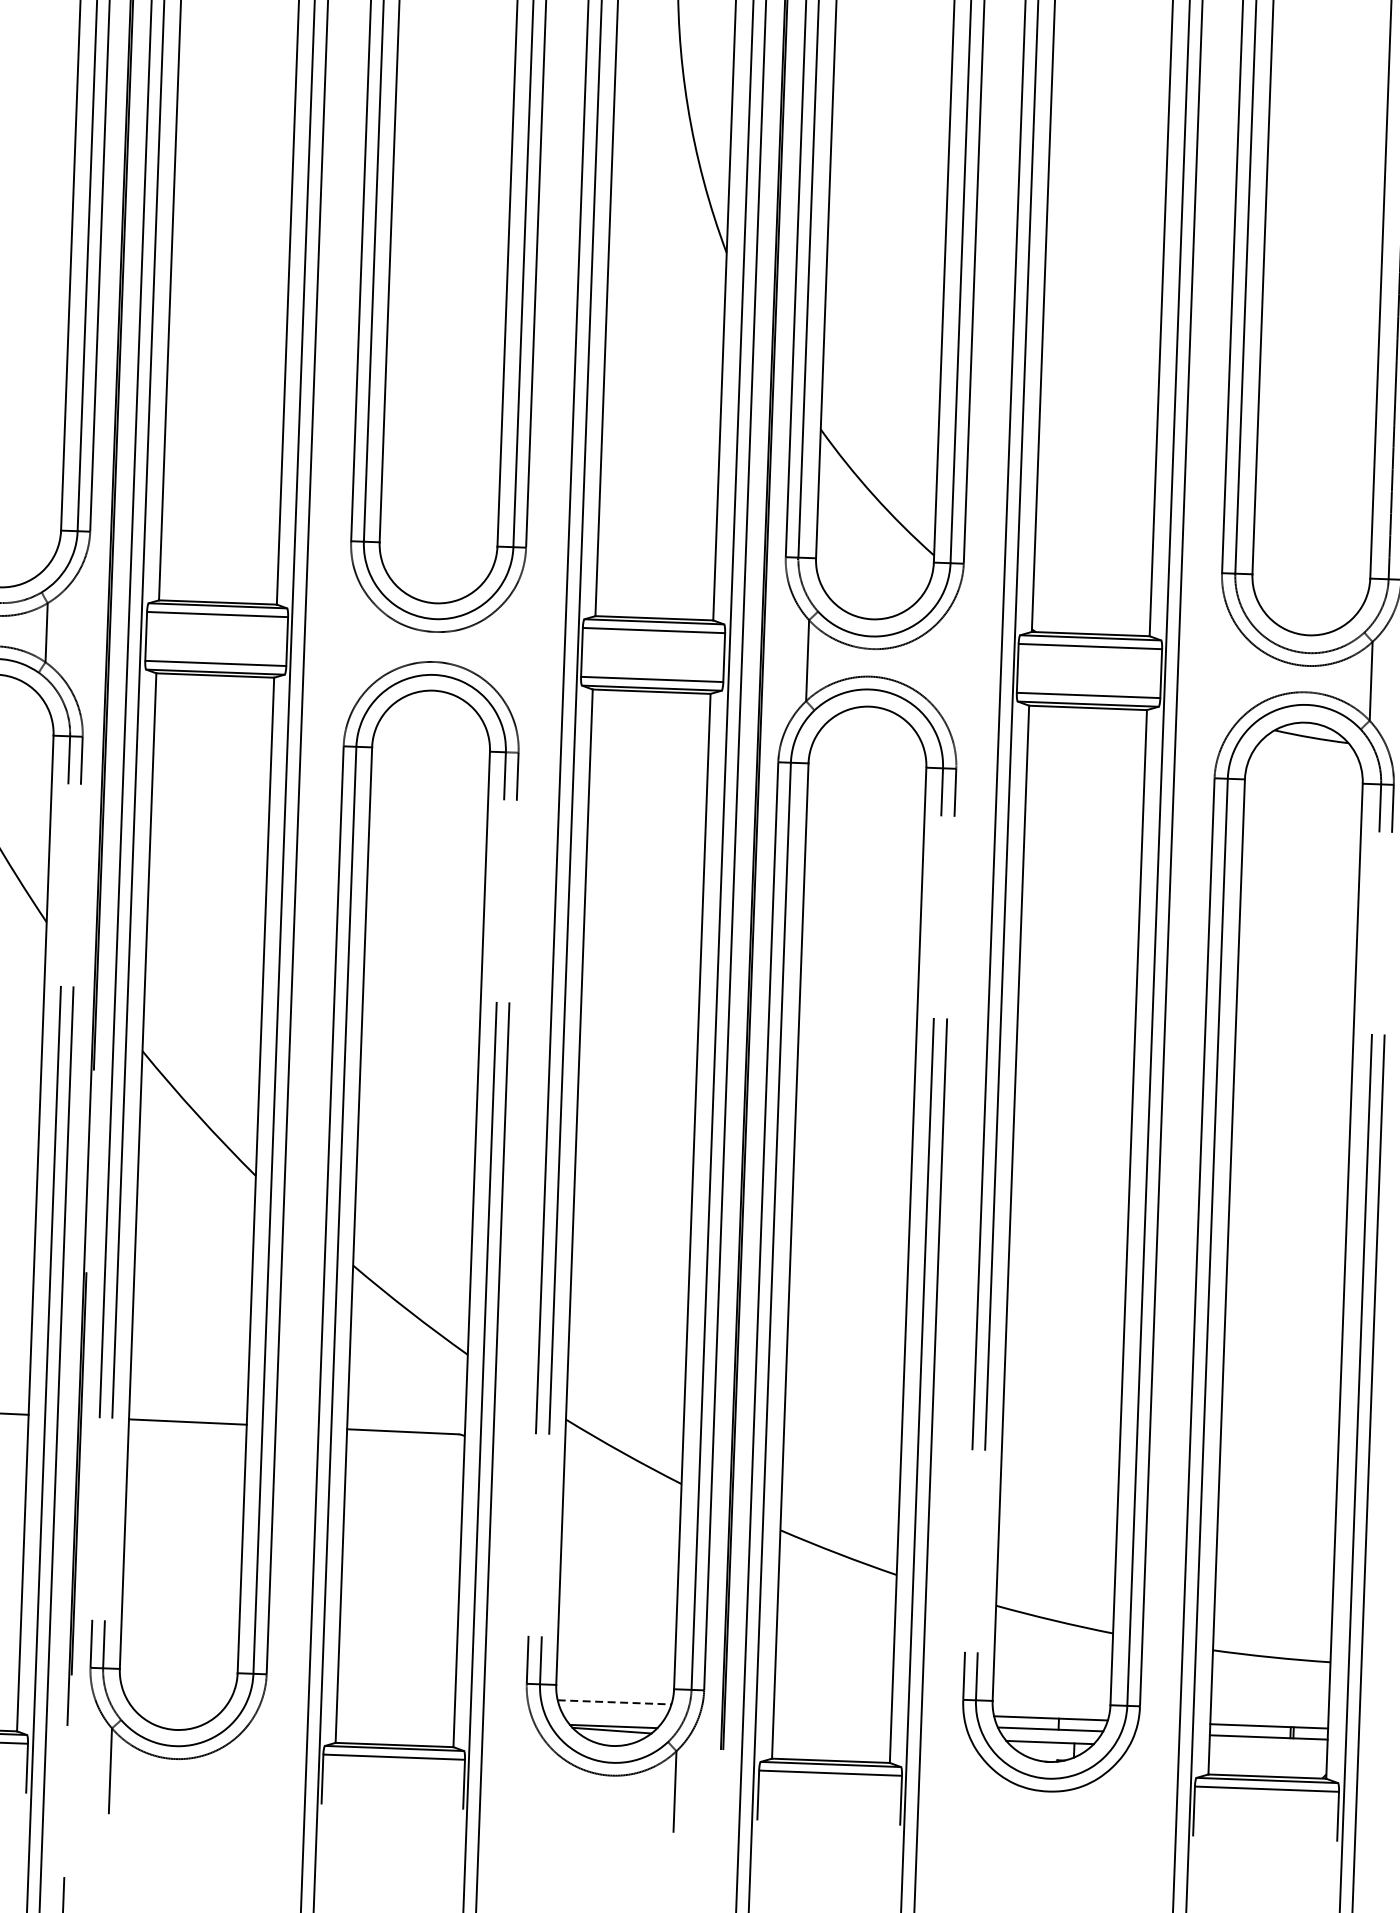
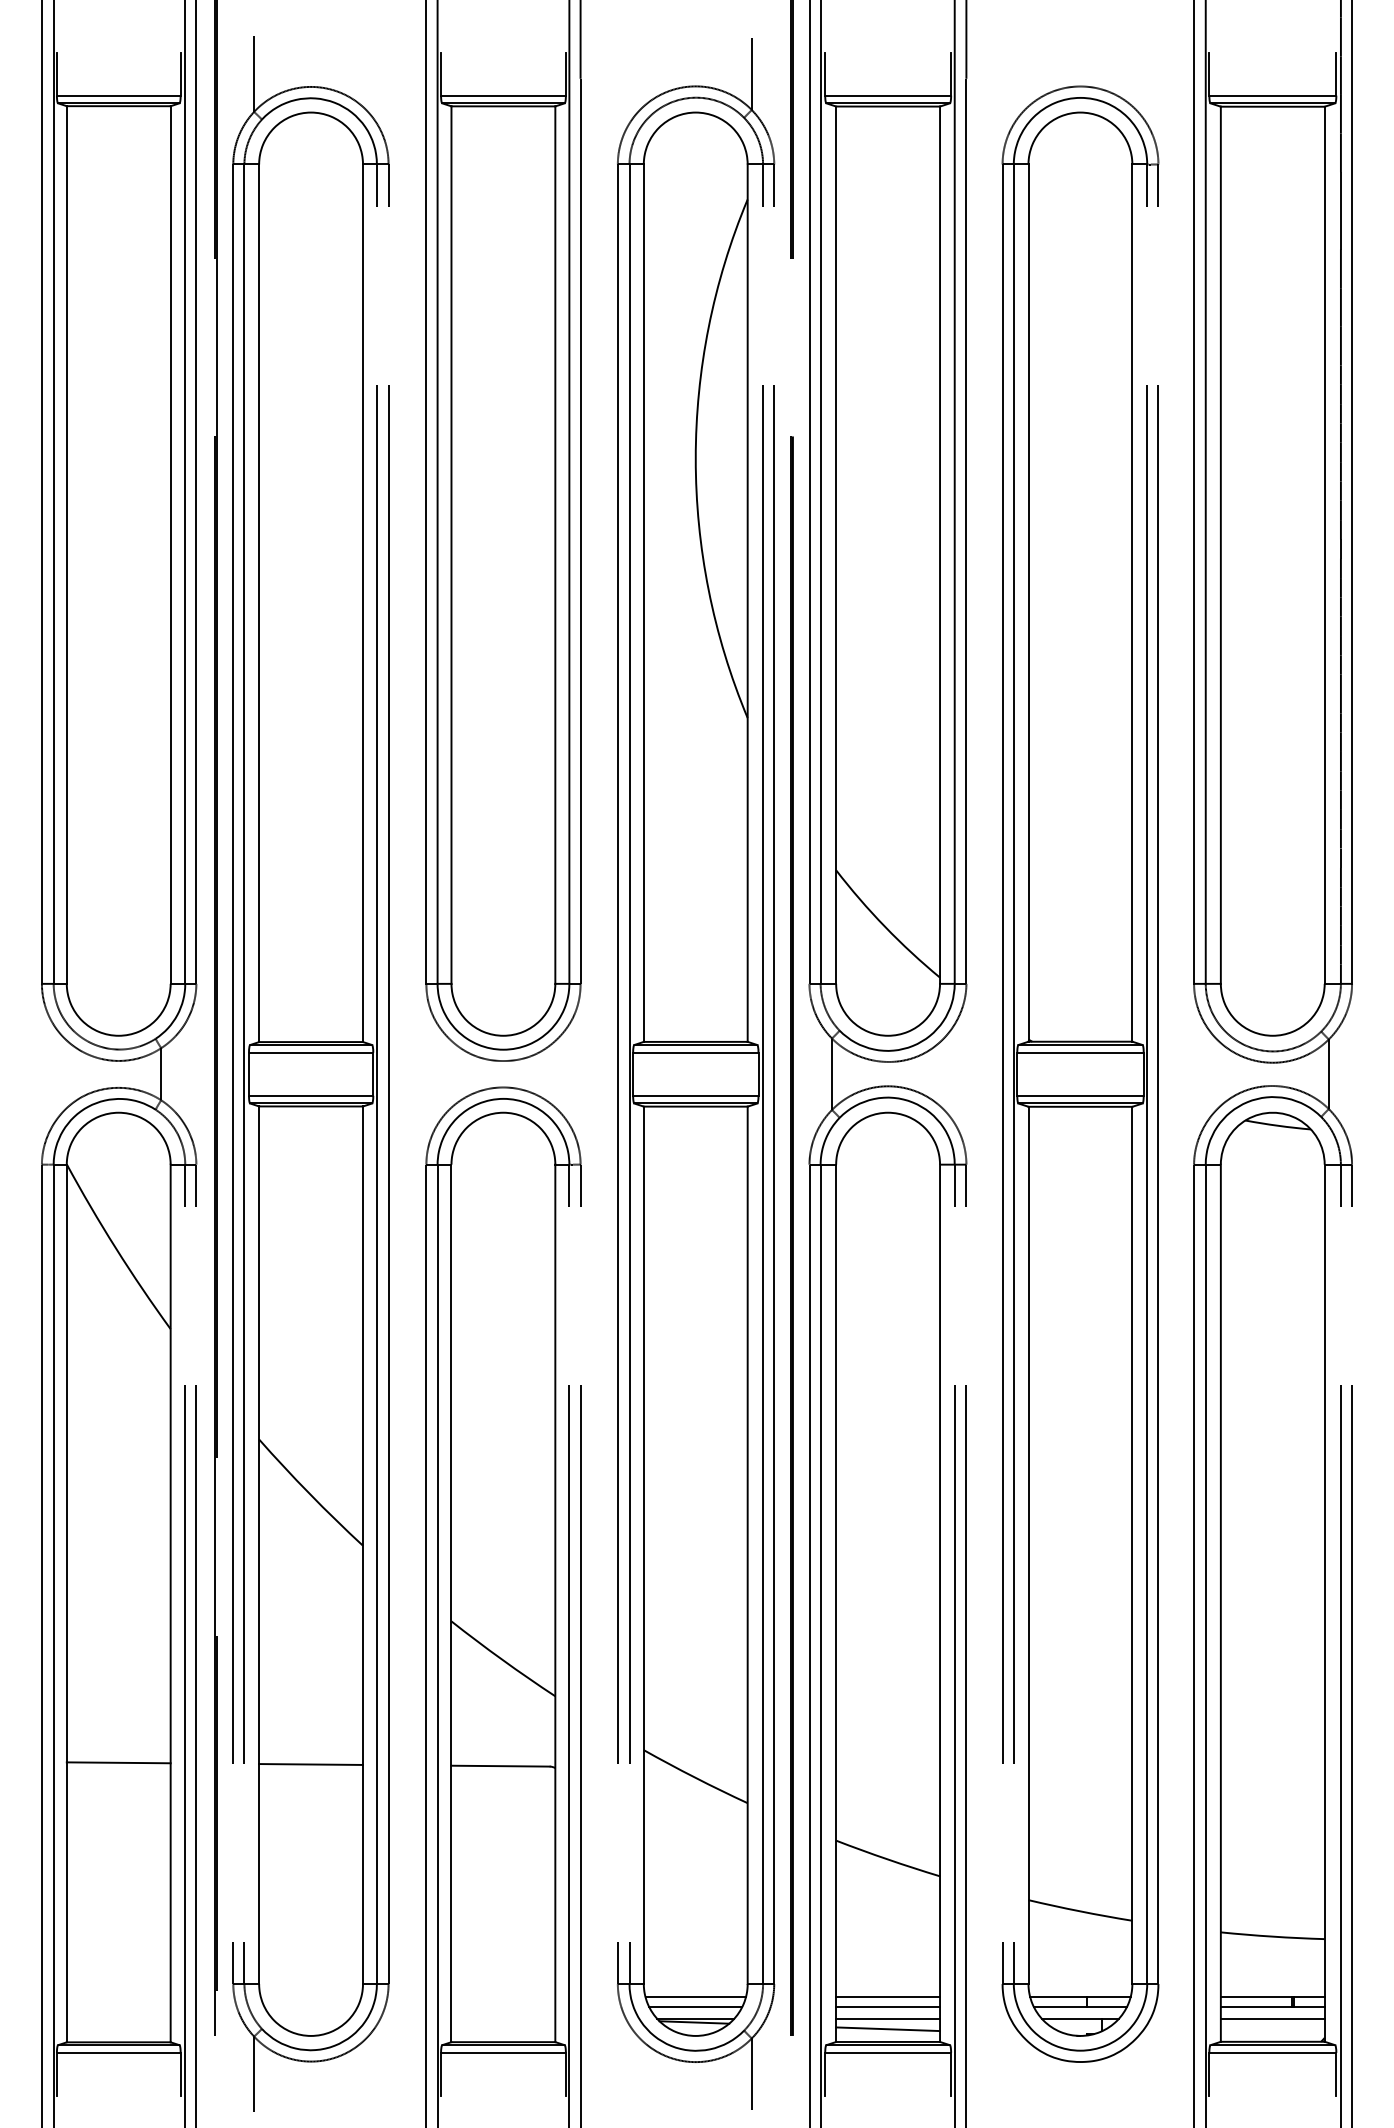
line: (615, 1702) -> (696, 1997), dashed -> solid
line: (833, 1710) -> (888, 1997), added
line: (613, 1713) -> (695, 2007), added
line: (832, 1721) -> (888, 2007), added
line: (832, 1734) -> (888, 2018), added
line: (831, 1746) -> (888, 2029), added
line: (1268, 1750) -> (1272, 2018), added

